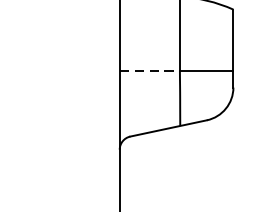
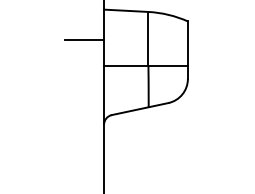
line: (93, 34) -> (84, 39), added
line: (150, 70) -> (126, 66), dashed -> solid

